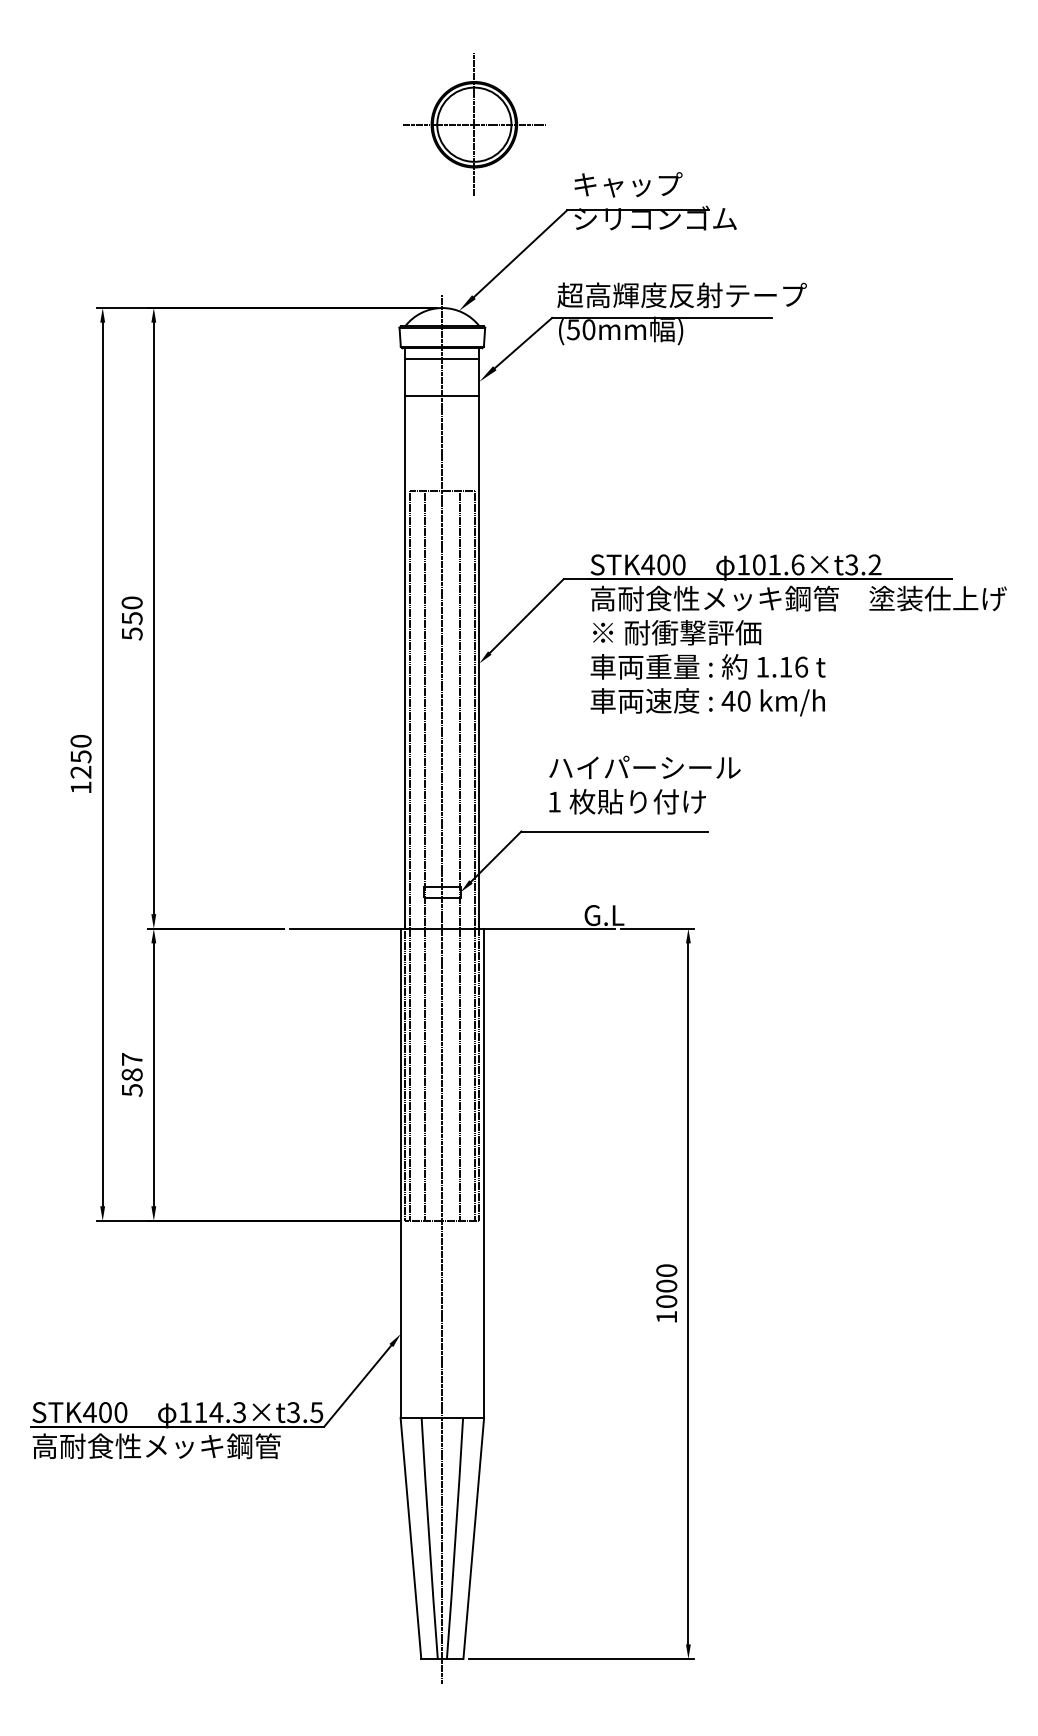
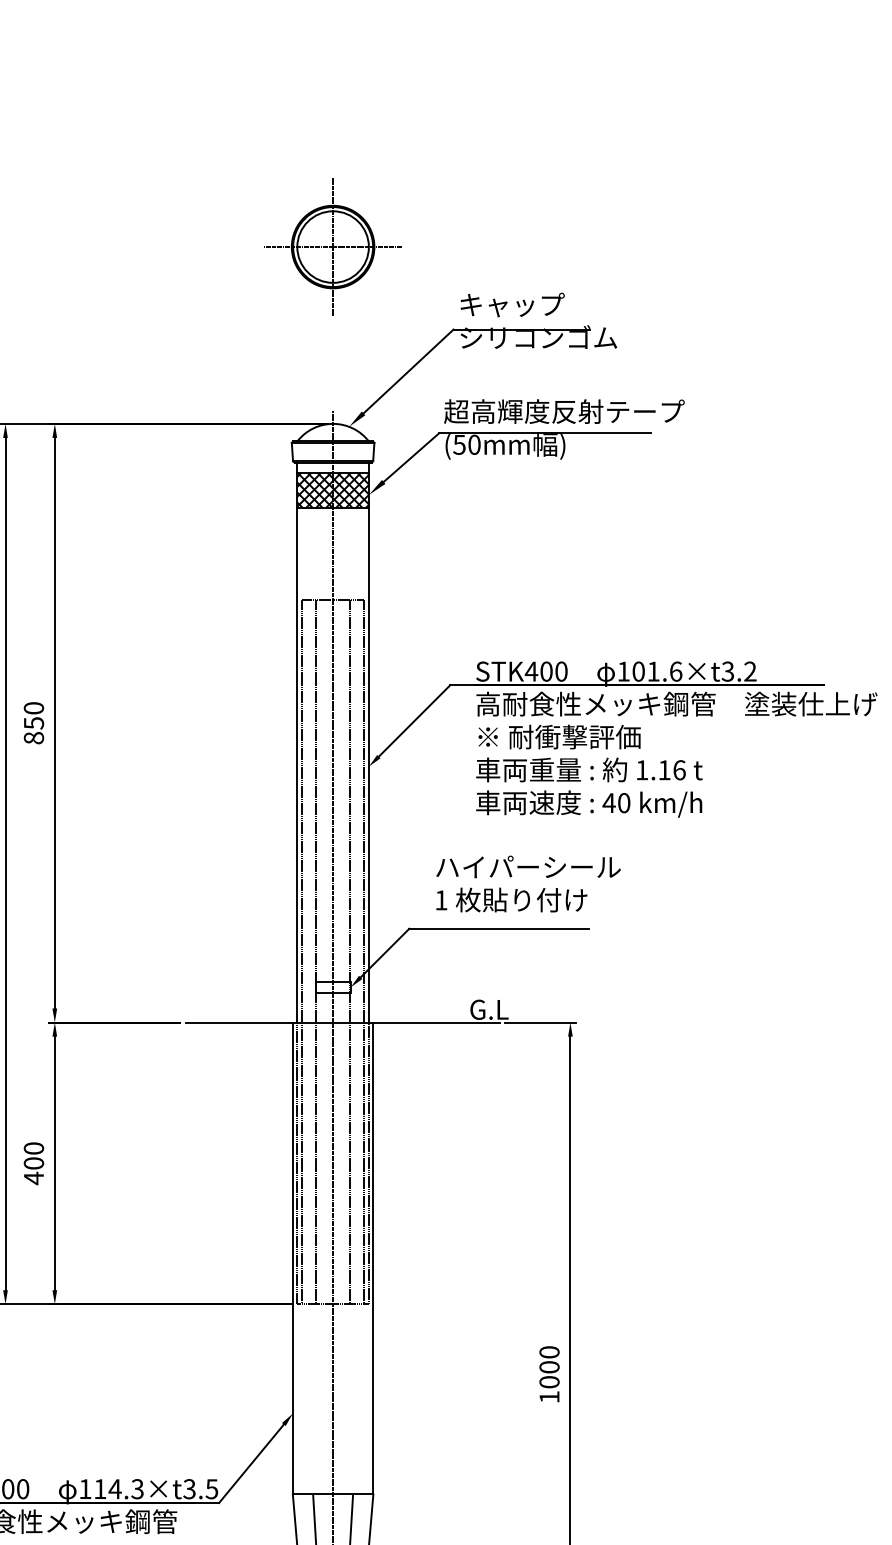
part: (474, 124) -> (333, 246), moved
hatch: (442, 377) -> (333, 490), added
text: (131, 633) -> (33, 737), 550 -> 850
text: (131, 1075) -> (33, 1164), 587 -> 400

